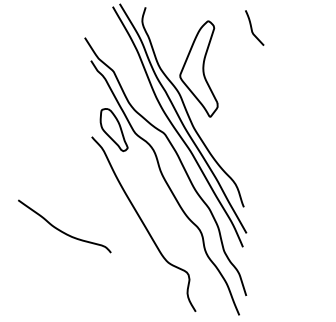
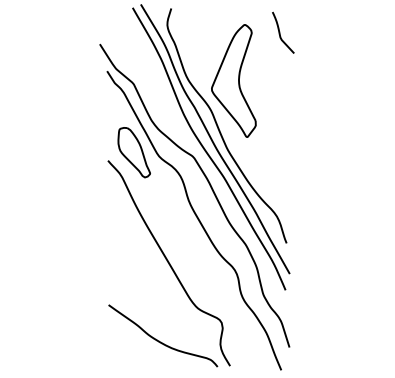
curve: (252, 27) -> (280, 32), moved
curve: (61, 230) -> (159, 340), moved

